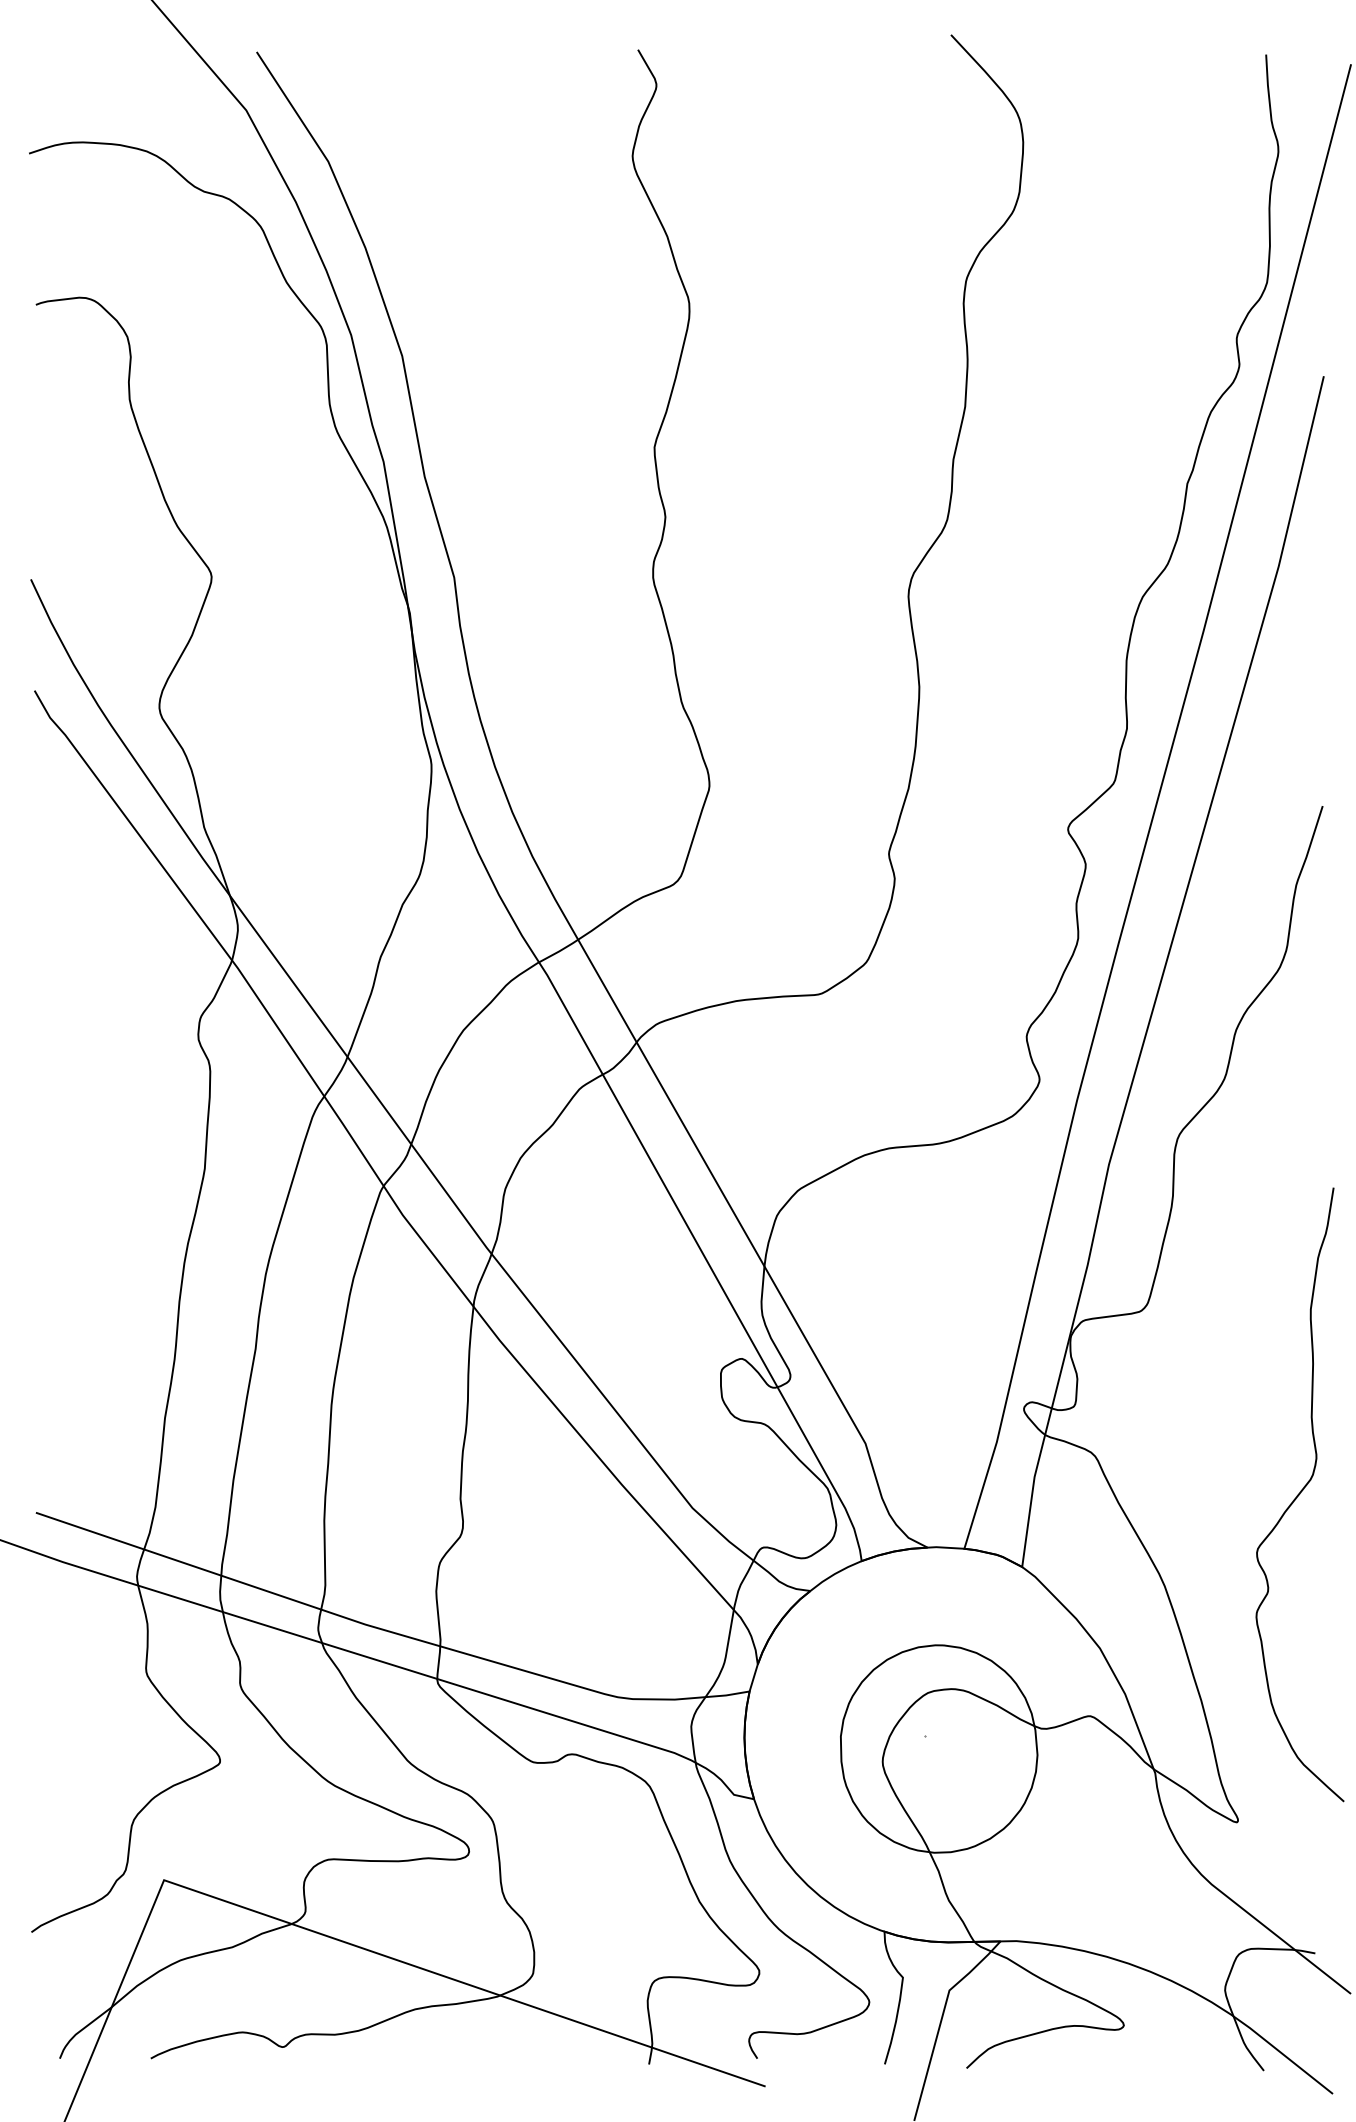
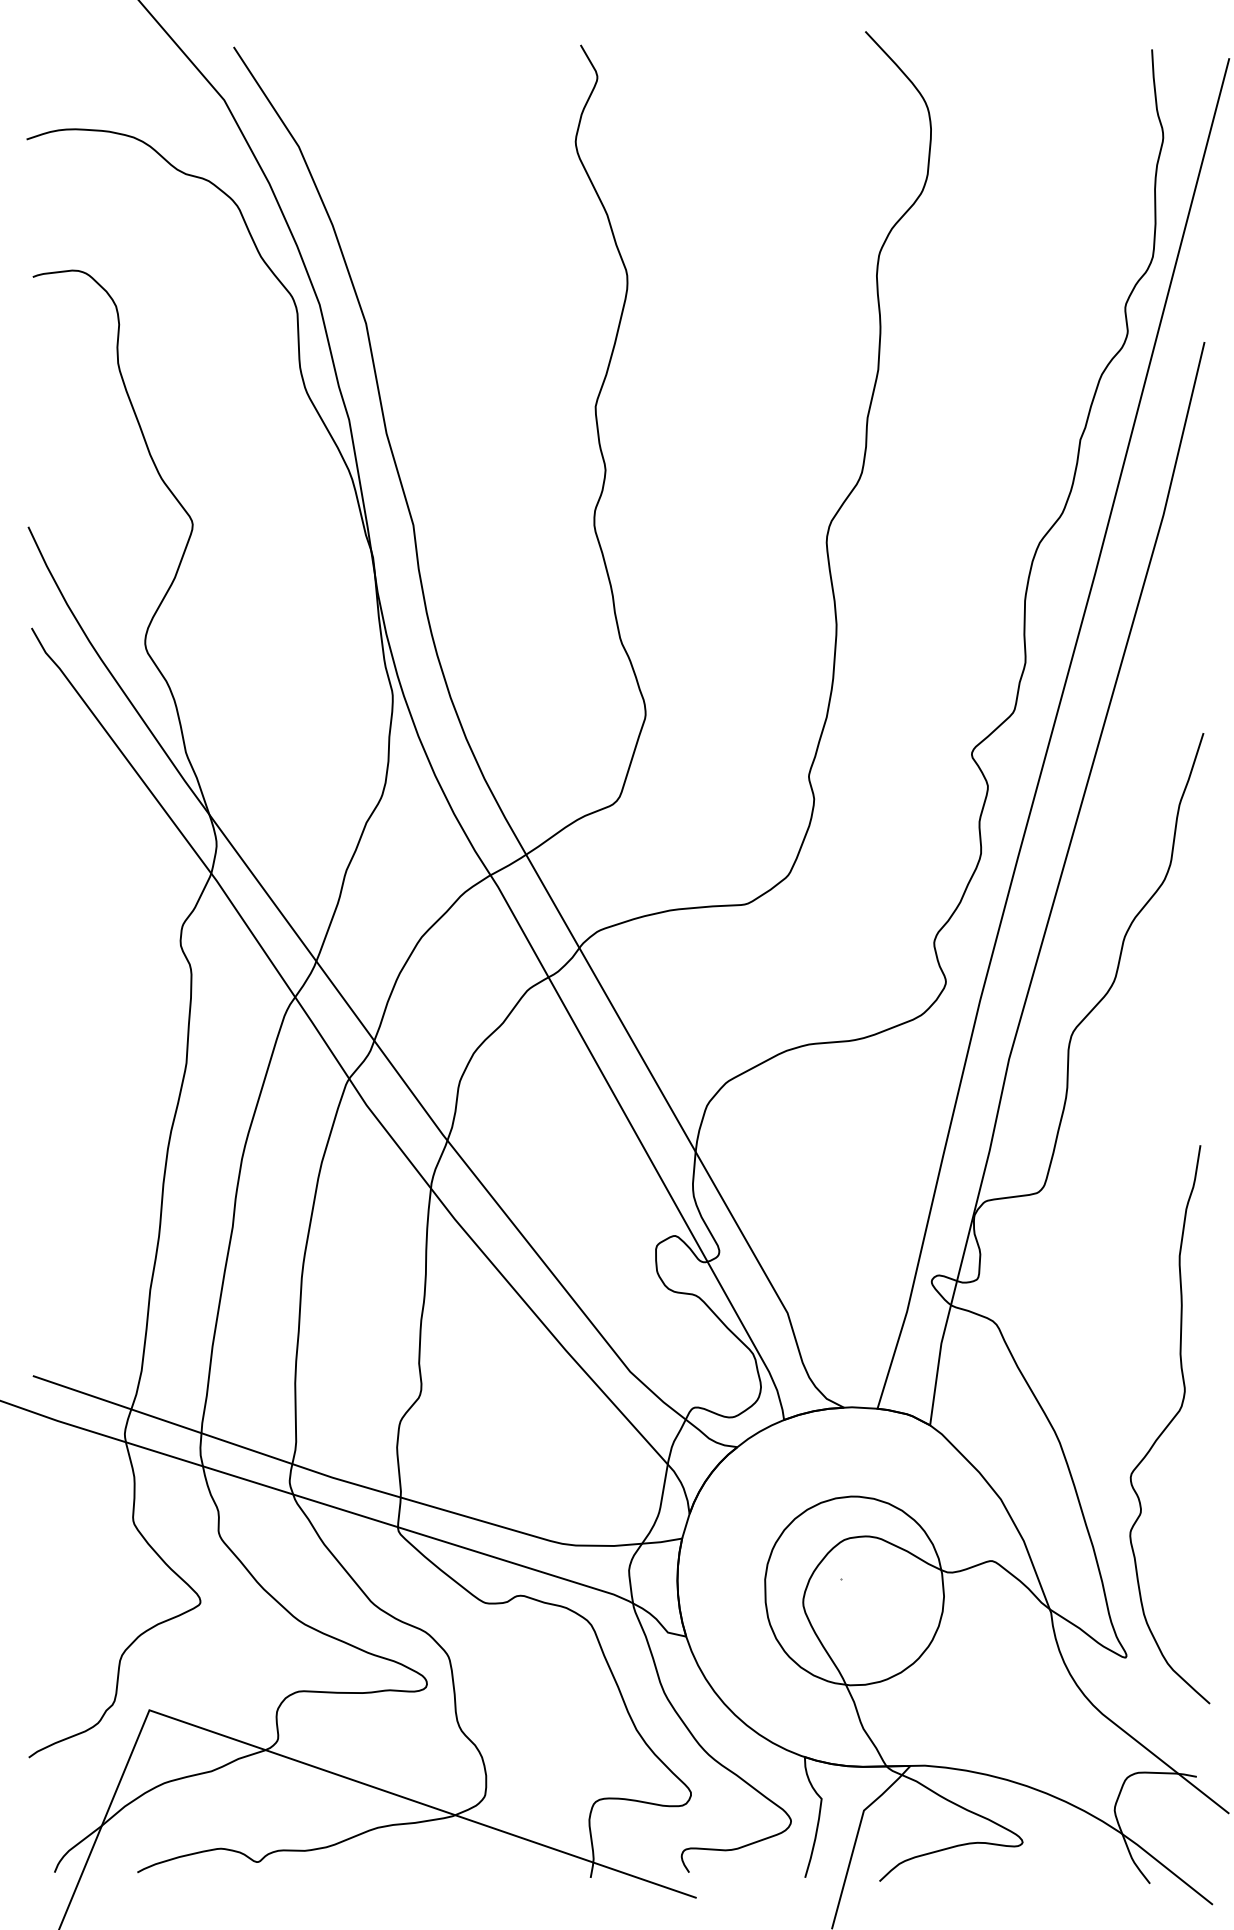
curve: (1299, 1494) -> (1169, 1424), moved

